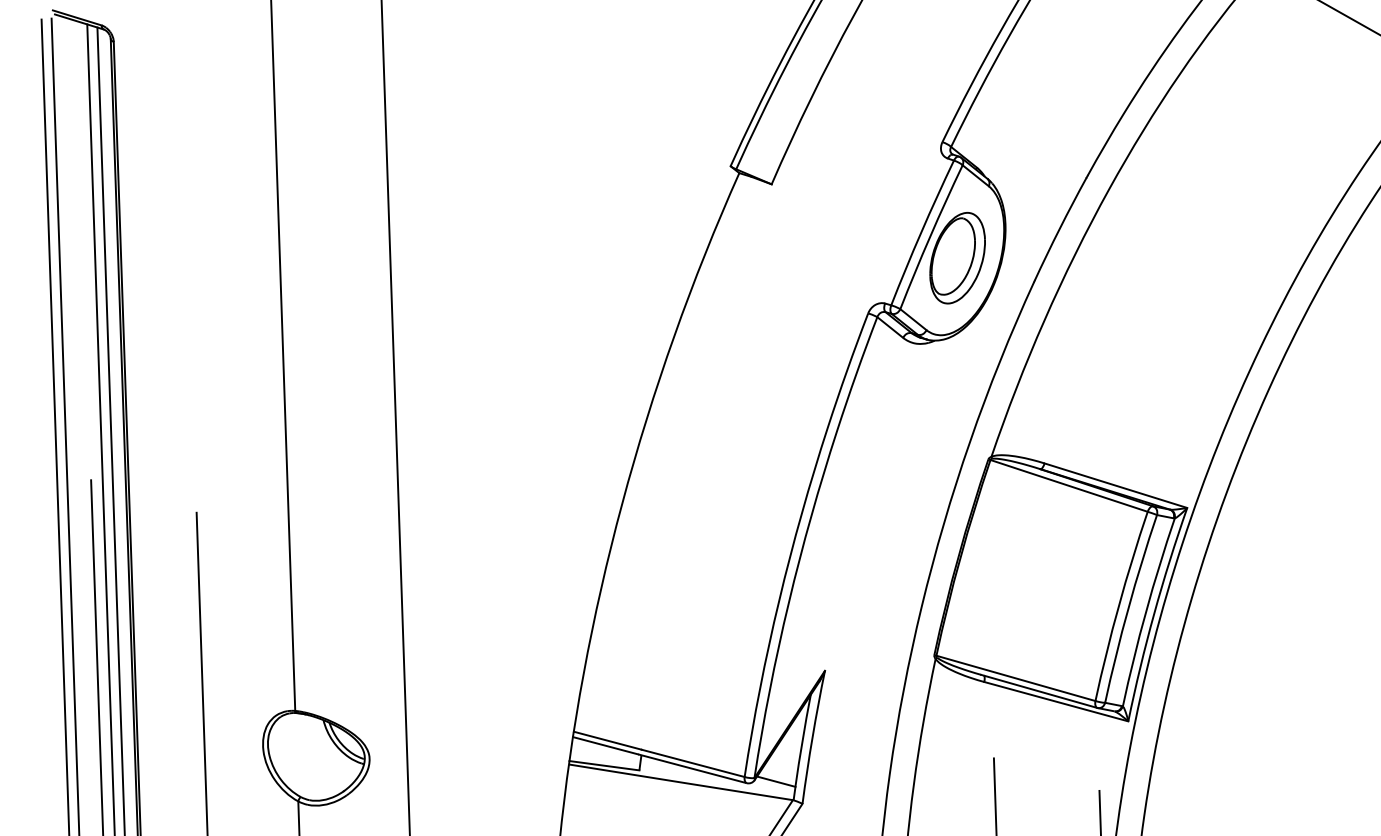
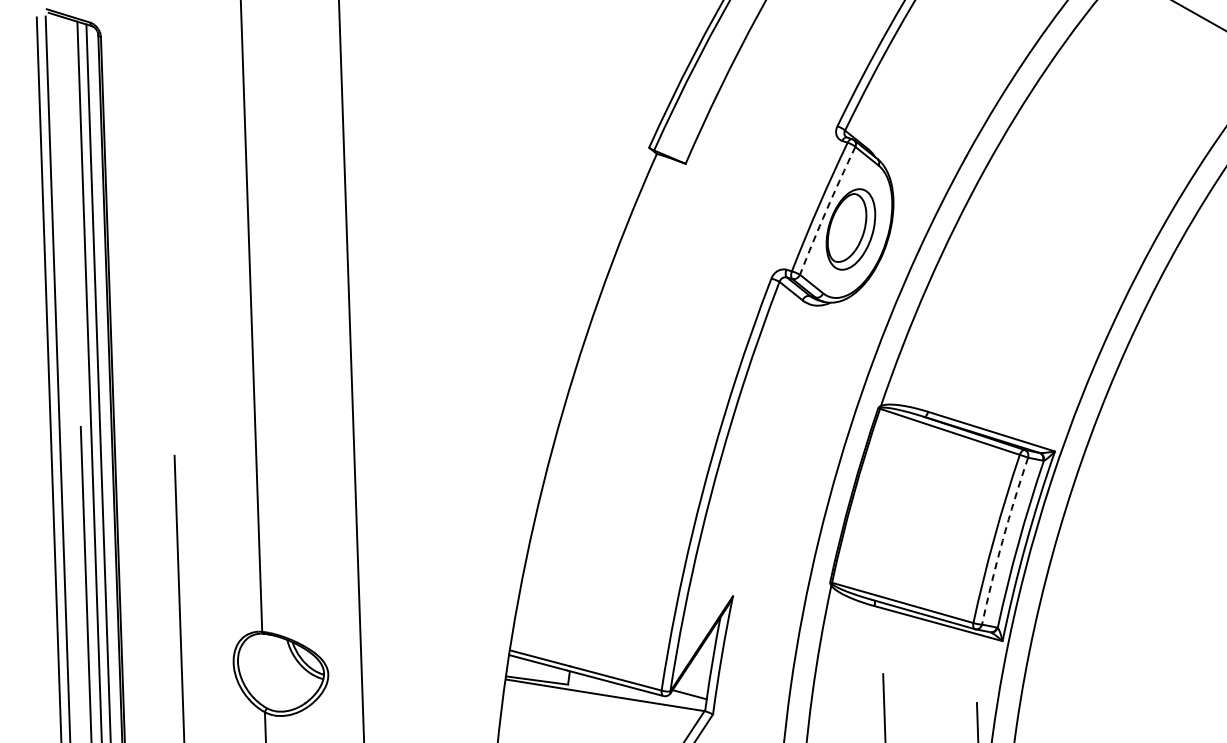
arc: (930, 236) -> (826, 210), solid -> dashed
arc: (1128, 608) -> (1002, 540), solid -> dashed

